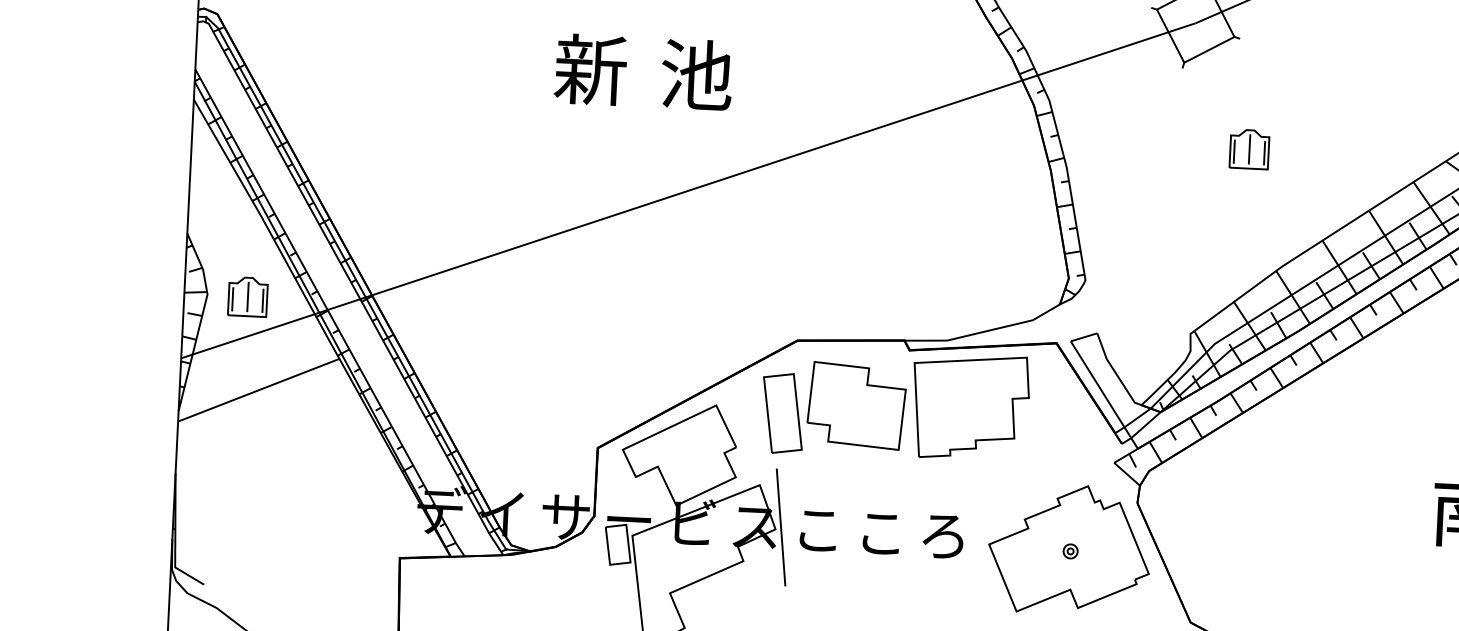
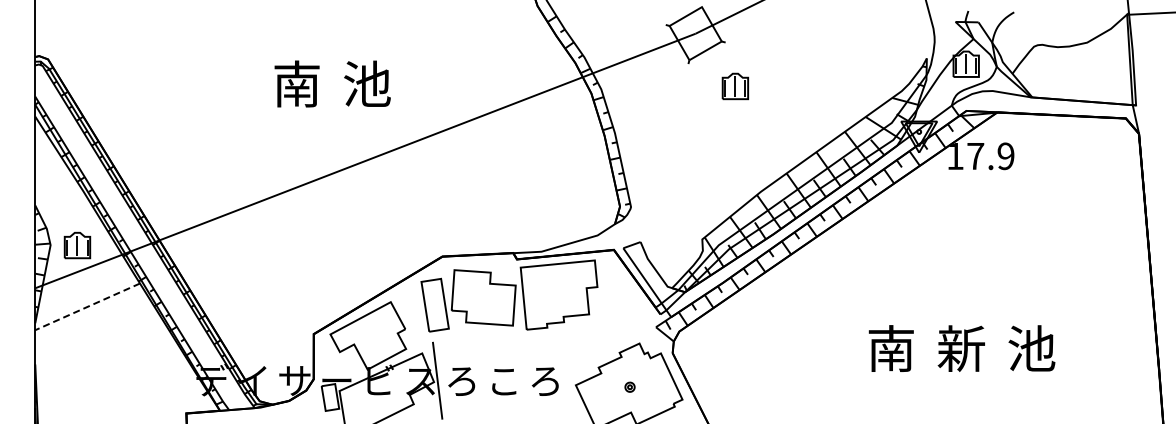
text: (590, 68) -> (296, 83), 新 -> 南
part: (1248, 149) -> (734, 86), moved
line: (258, 391) -> (87, 307), solid -> dashed
text: (816, 530) -> (461, 381), こ -> ろ

